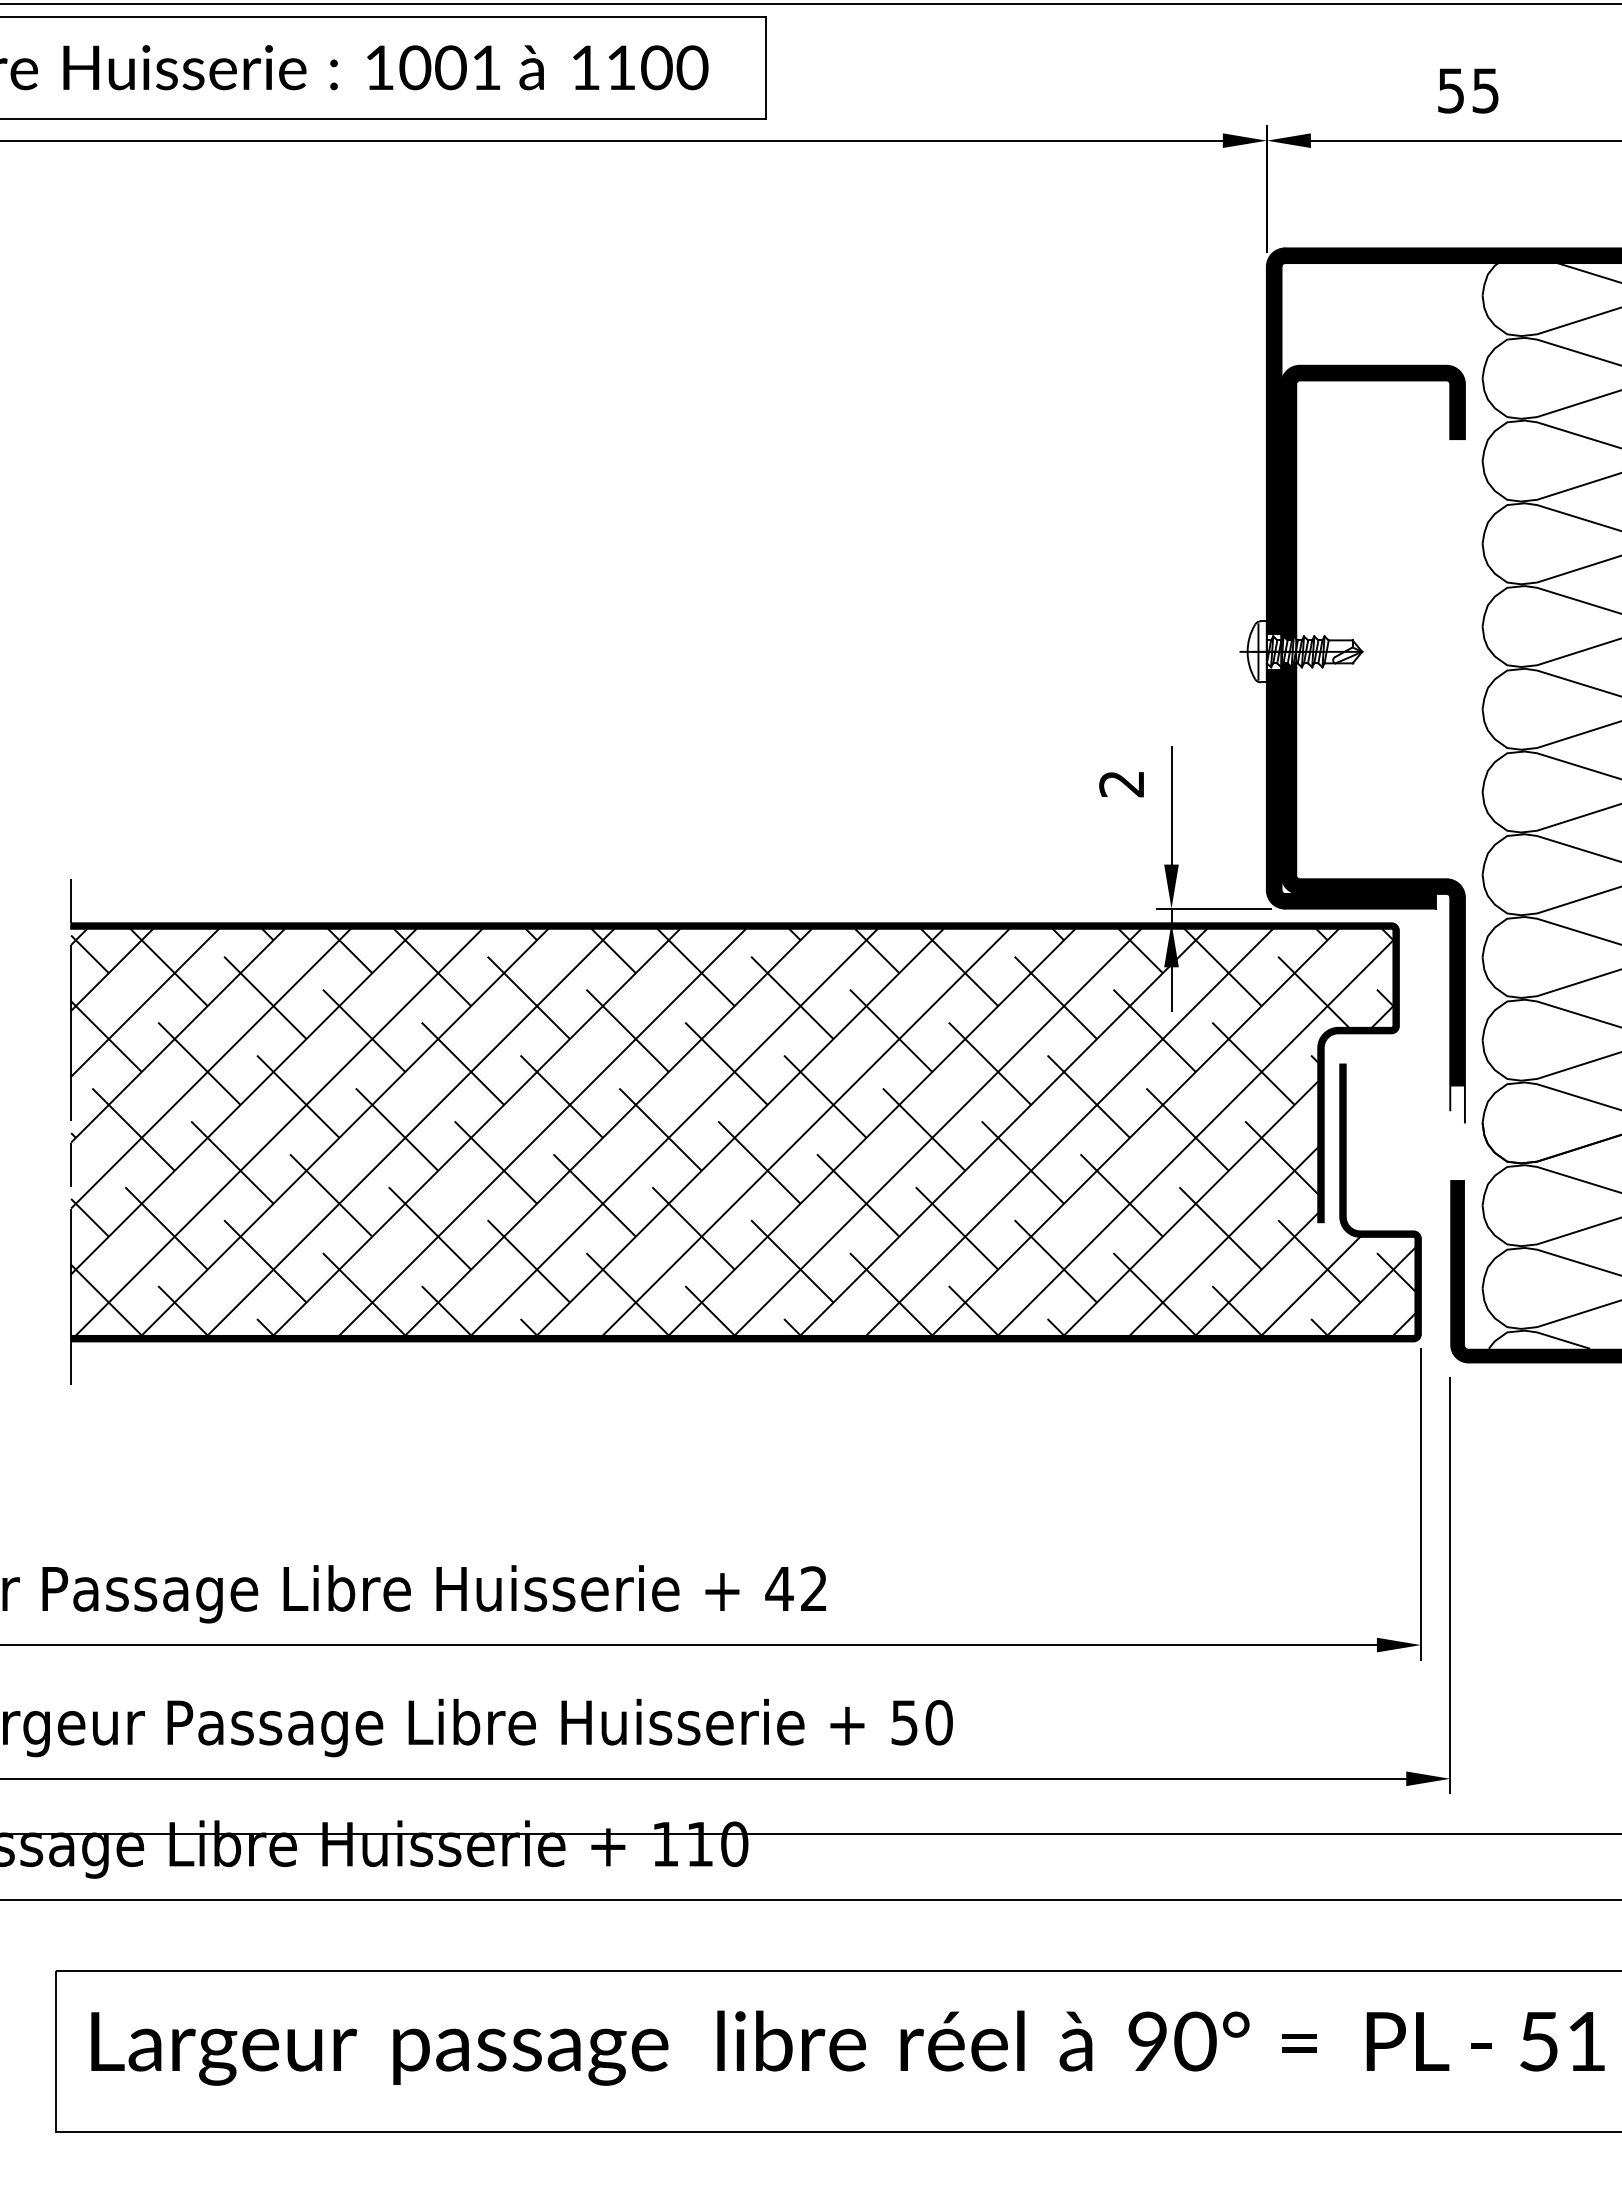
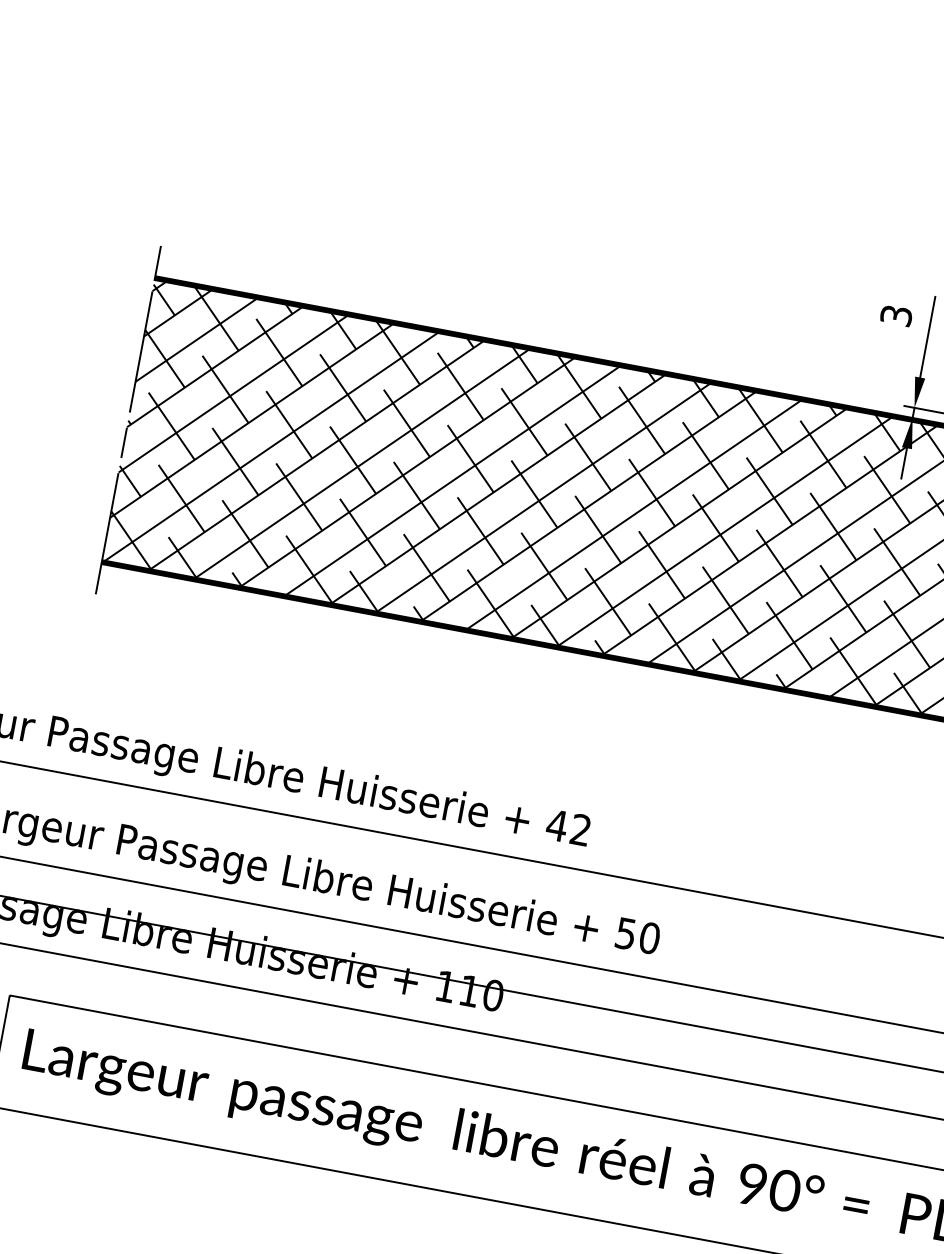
text: (1121, 784) -> (896, 316), 2 -> 3

